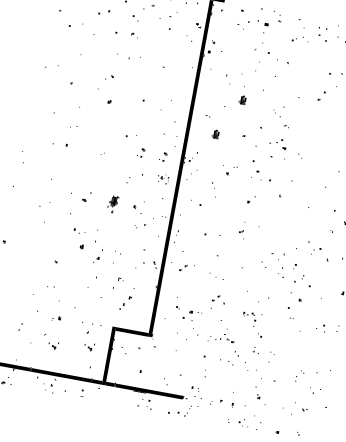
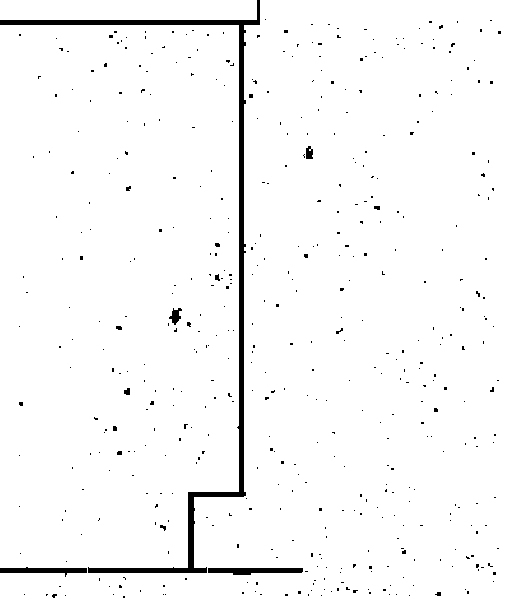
part: (262, 23) -> (316, 43), size x0.62
part: (322, 34) -> (400, 43), size x0.62
part: (215, 134) -> (279, 205), removed
part: (140, 152) -> (183, 249), removed
part: (163, 179) -> (220, 279), size x1.43
part: (112, 203) -> (174, 319), moved
part: (215, 297) -> (321, 427), removed
part: (125, 303) -> (200, 457), size x0.62
part: (195, 312) -> (125, 452), moved
part: (56, 318) -> (110, 429), moved
part: (249, 318) -> (485, 572), moved
part: (221, 338) -> (339, 588), moved
part: (52, 345) -> (112, 532), removed

